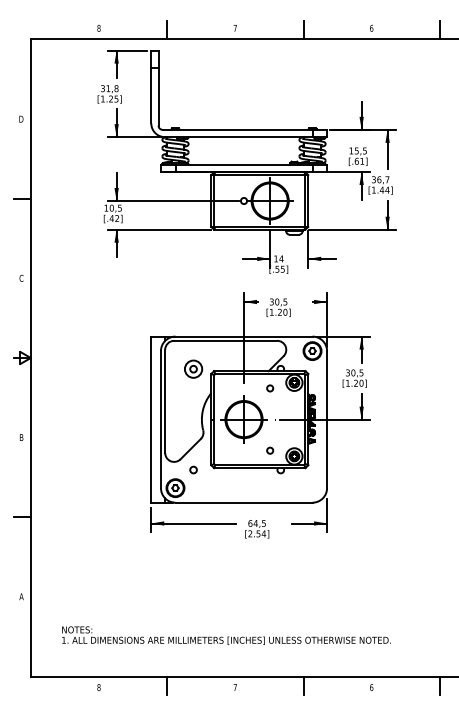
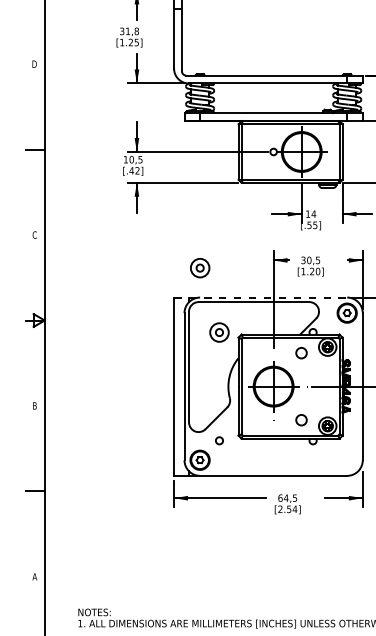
part: (175, 308) -> (200, 267), added
line: (231, 336) -> (260, 297), solid -> dashed
circle: (270, 388) -> (302, 353), size x1.6
circle: (270, 450) -> (302, 419), size x1.6

